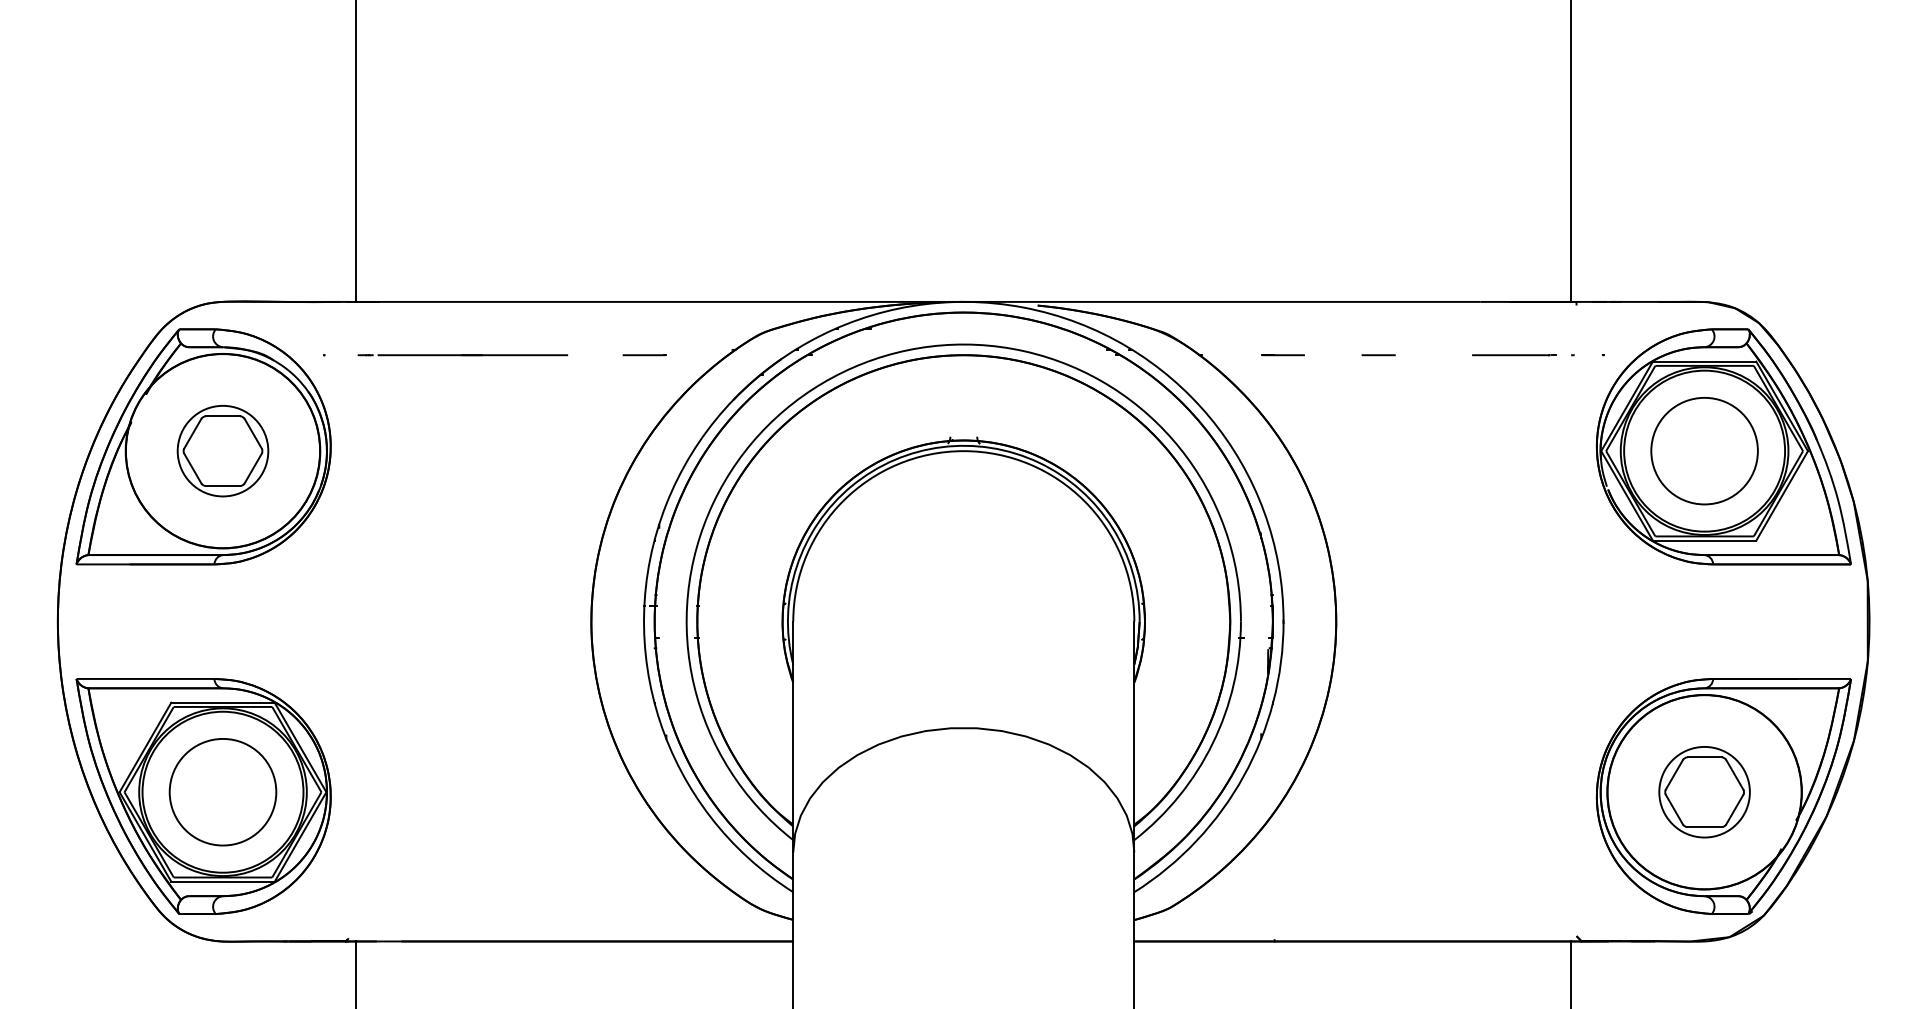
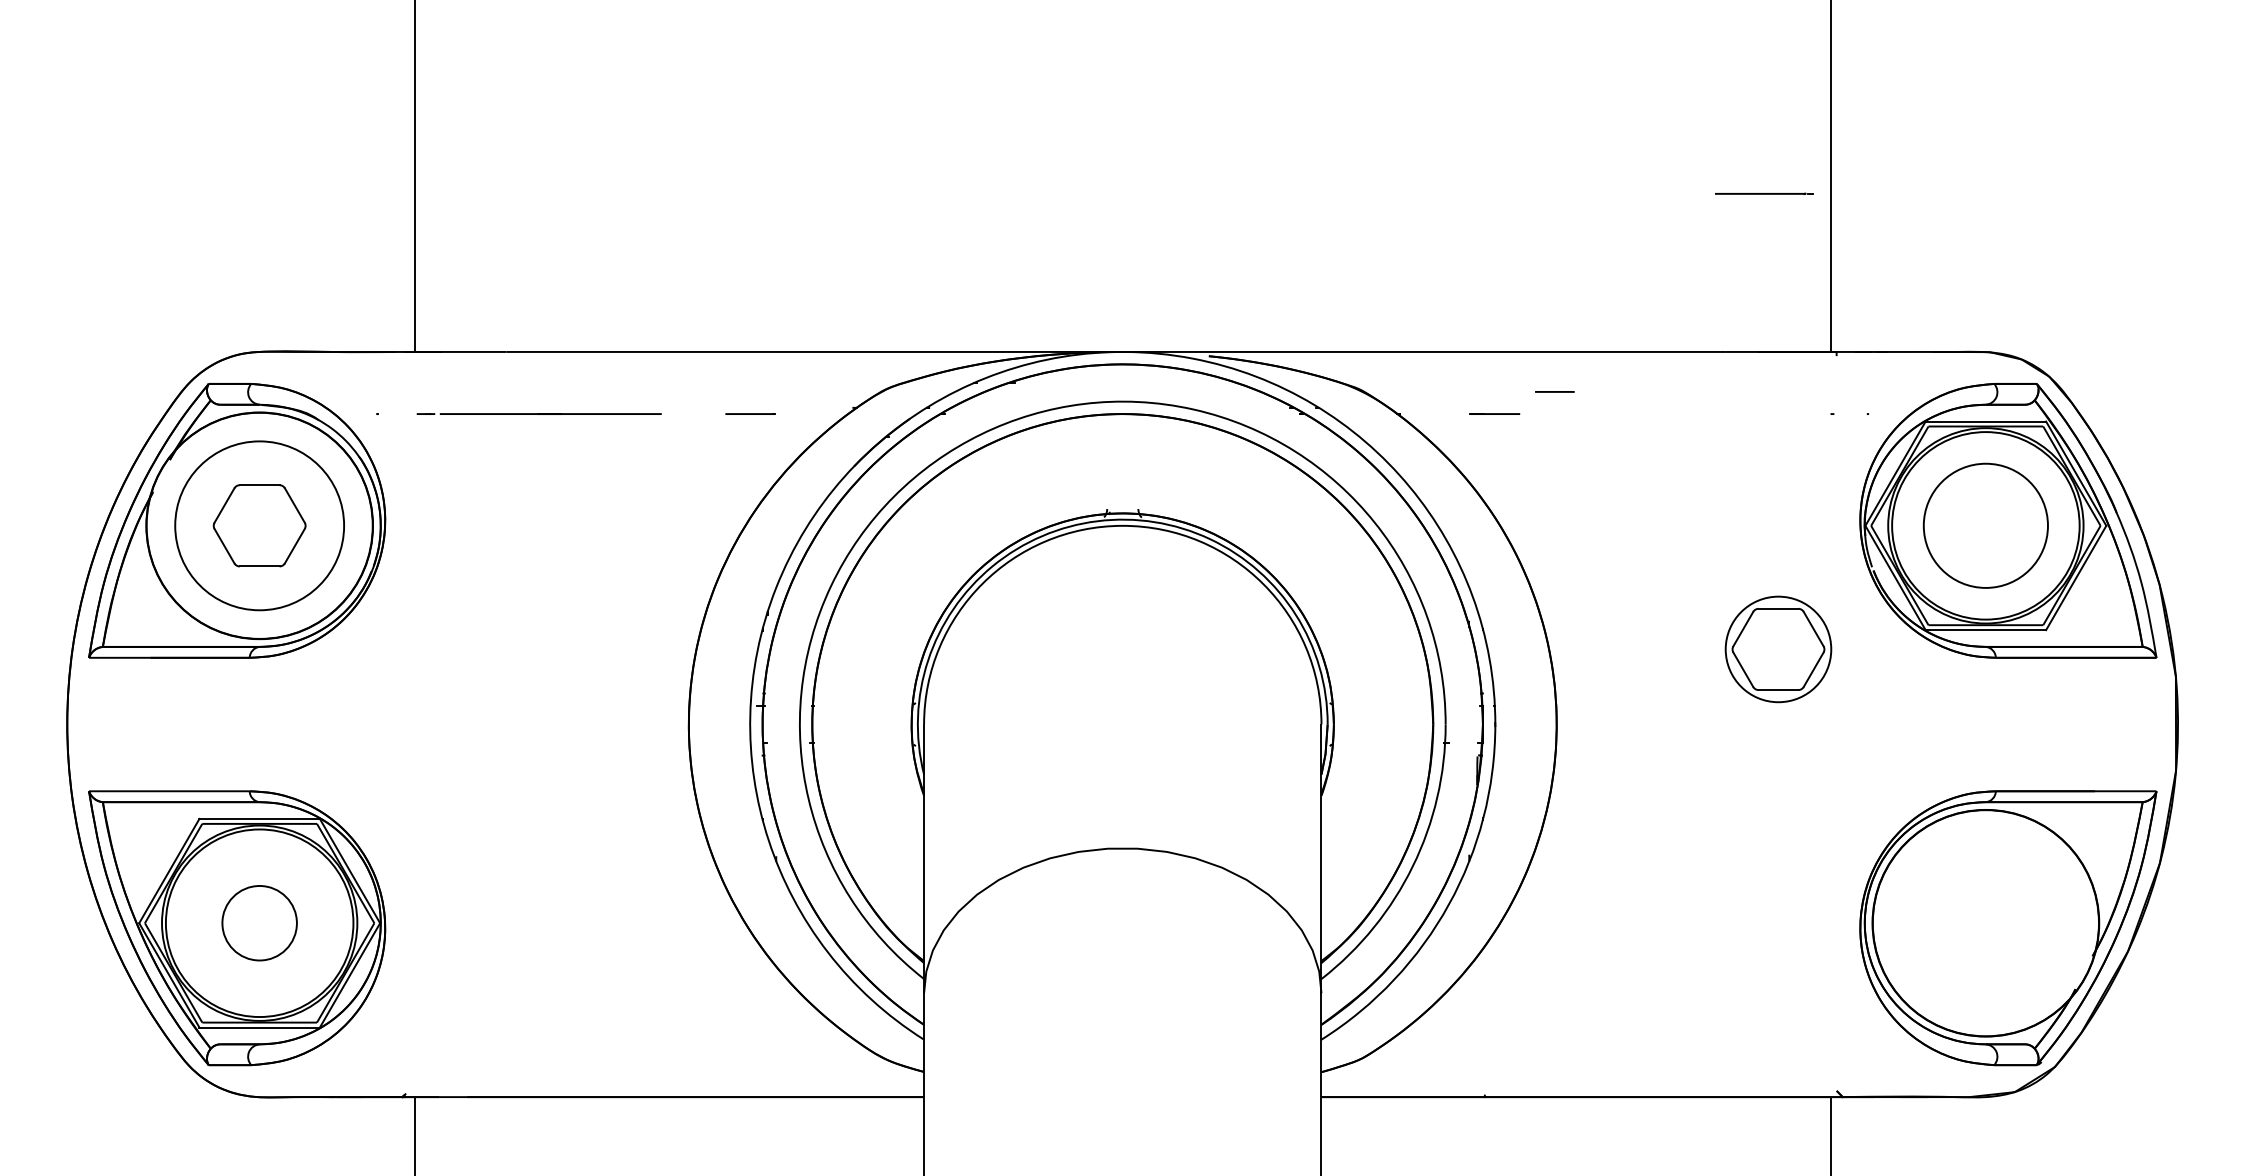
line: (1378, 355) -> (1554, 392), moved
line: (1514, 355) -> (1764, 194), moved
circle: (222, 450) -> (259, 525), size x1.6
circle: (222, 791) -> (259, 922), size x0.6
part: (1704, 792) -> (1778, 649), moved

